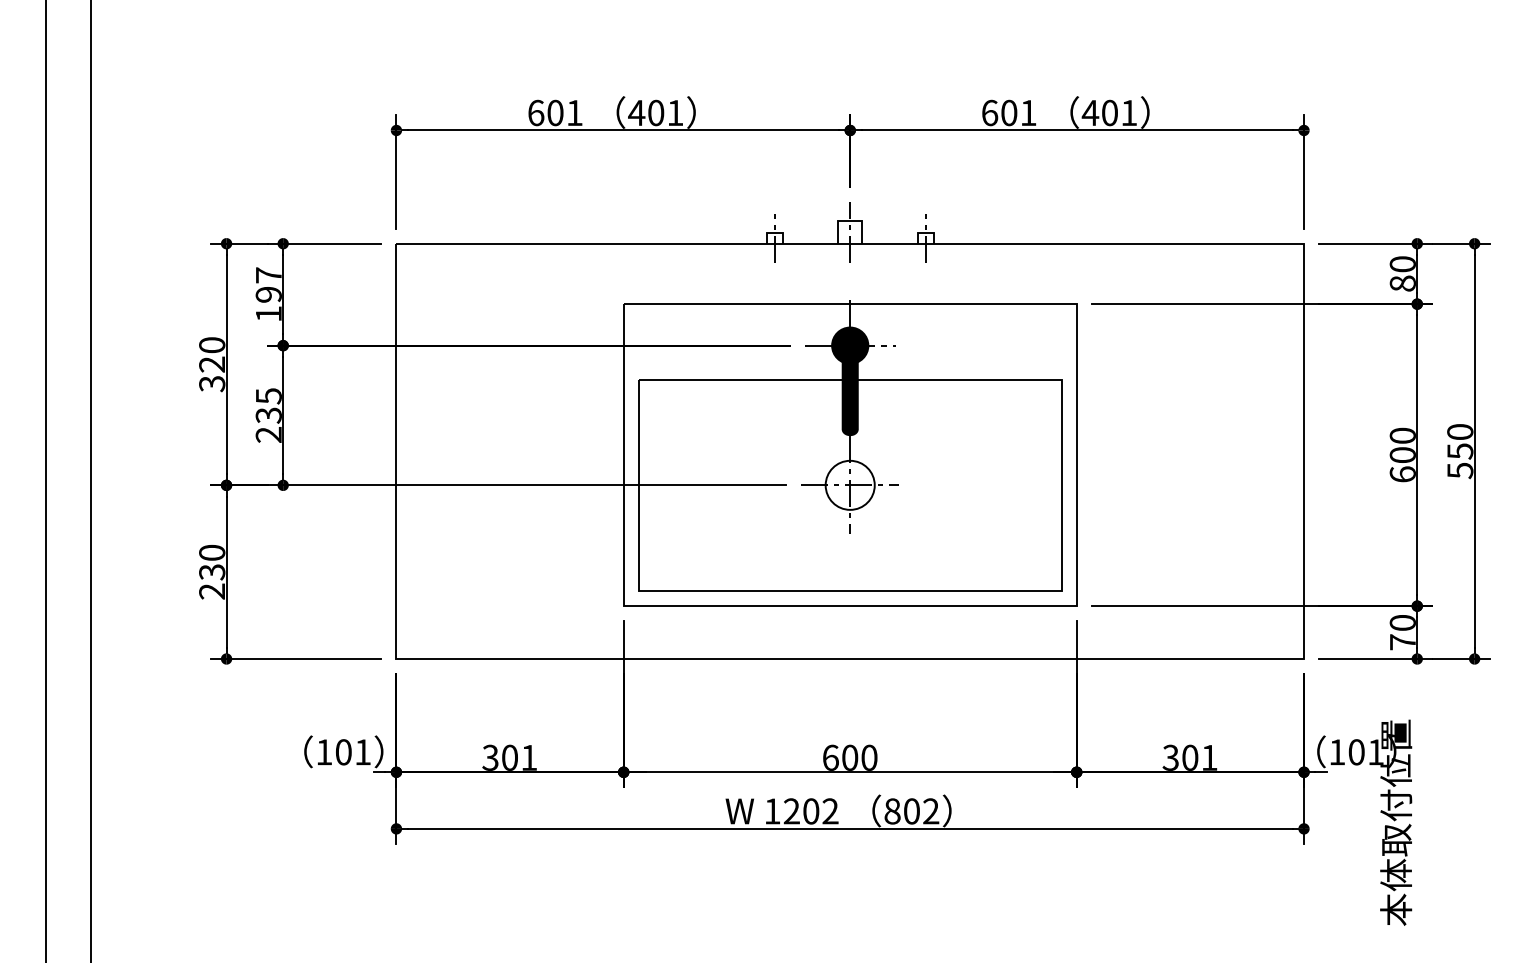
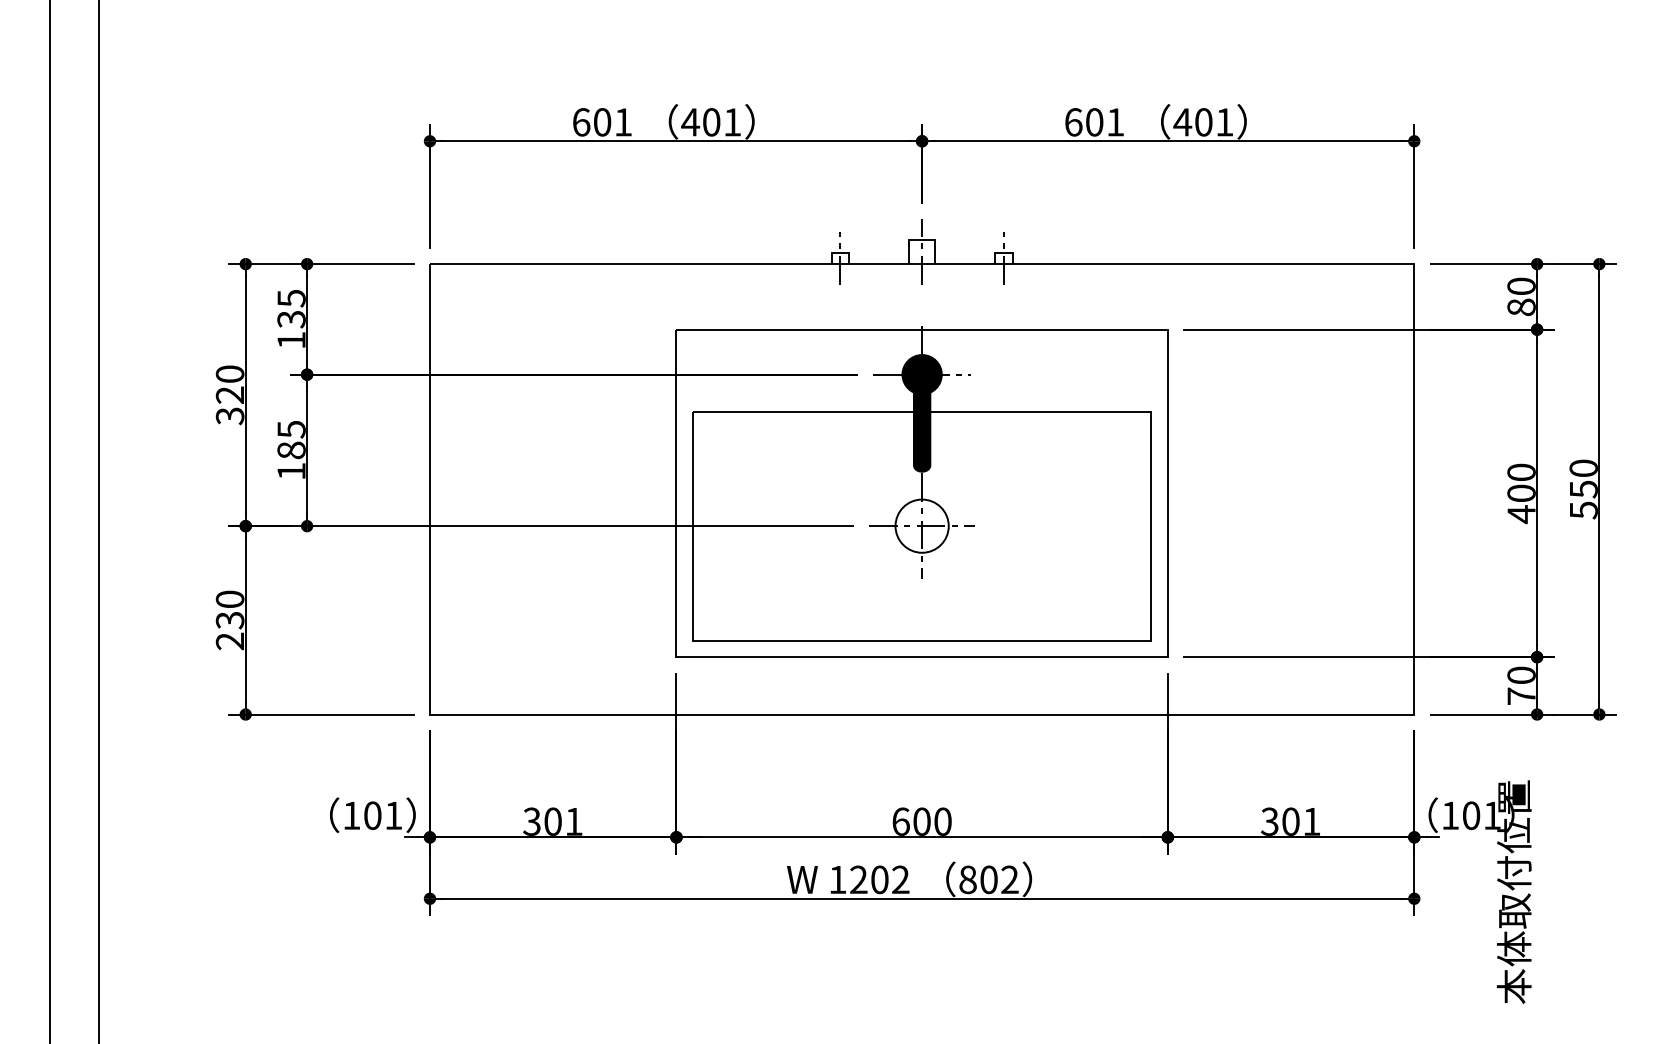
text: (268, 284) -> (291, 308), 197 -> 135
text: (268, 424) -> (291, 460), 235 -> 185
text: (1402, 474) -> (1521, 514), 600 -> 400

